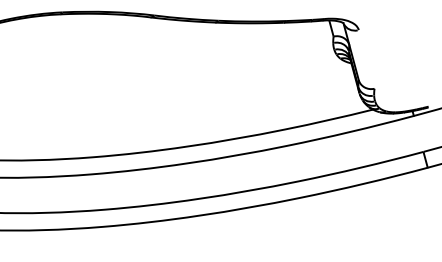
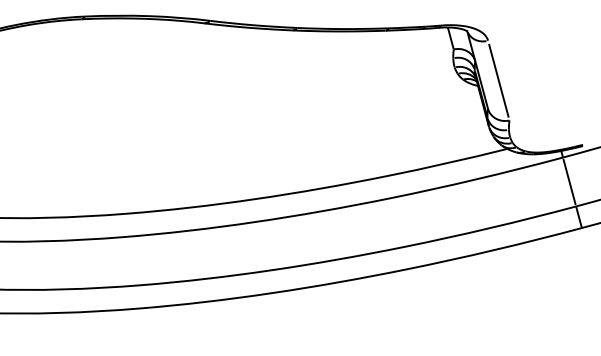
line: (366, 59) -> (498, 80), added
line: (418, 133) -> (569, 181), added

